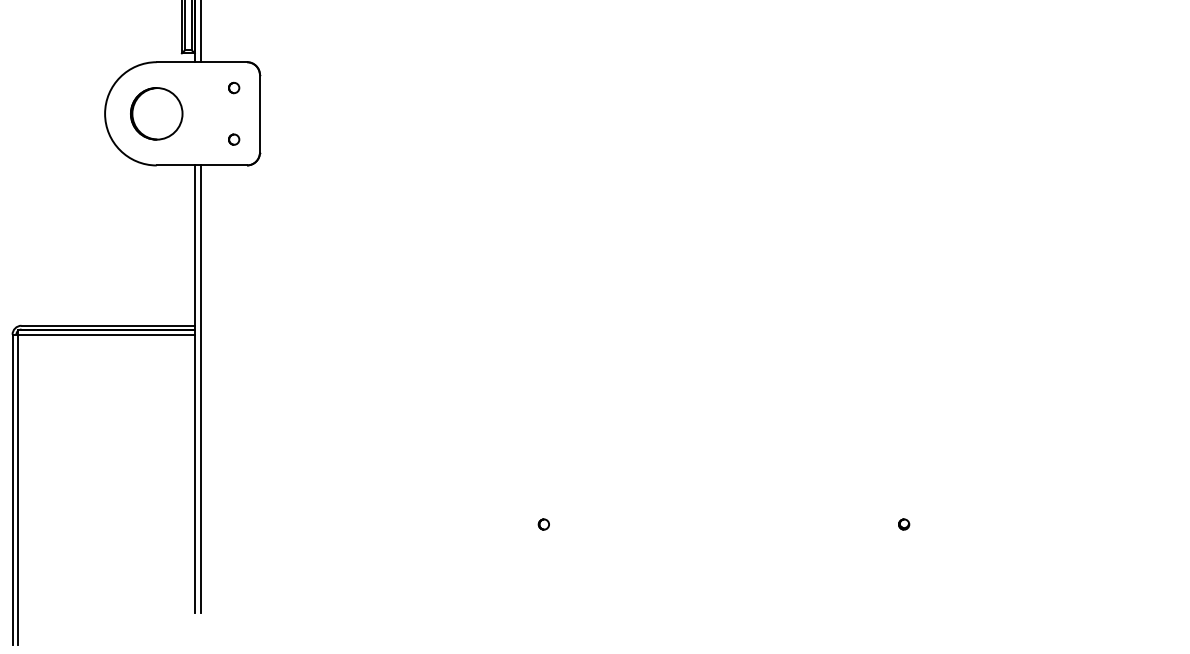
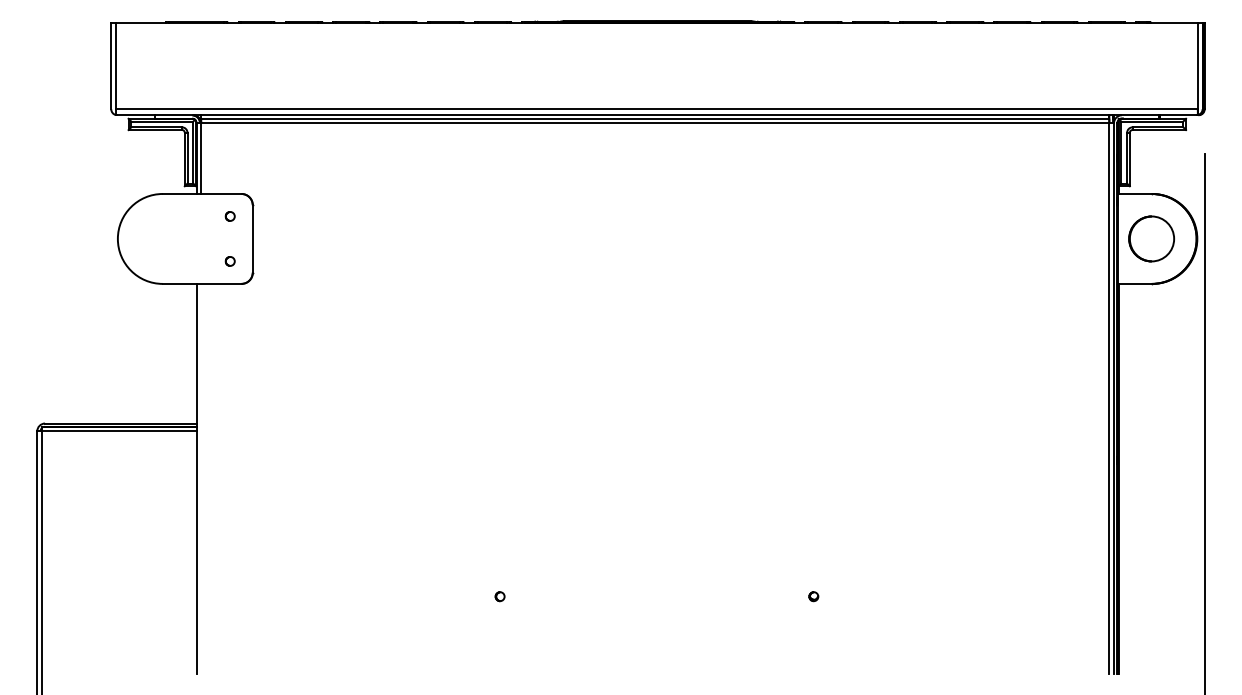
part: (156, 113) -> (162, 238), removed
line: (201, 388) -> (201, 478), removed

